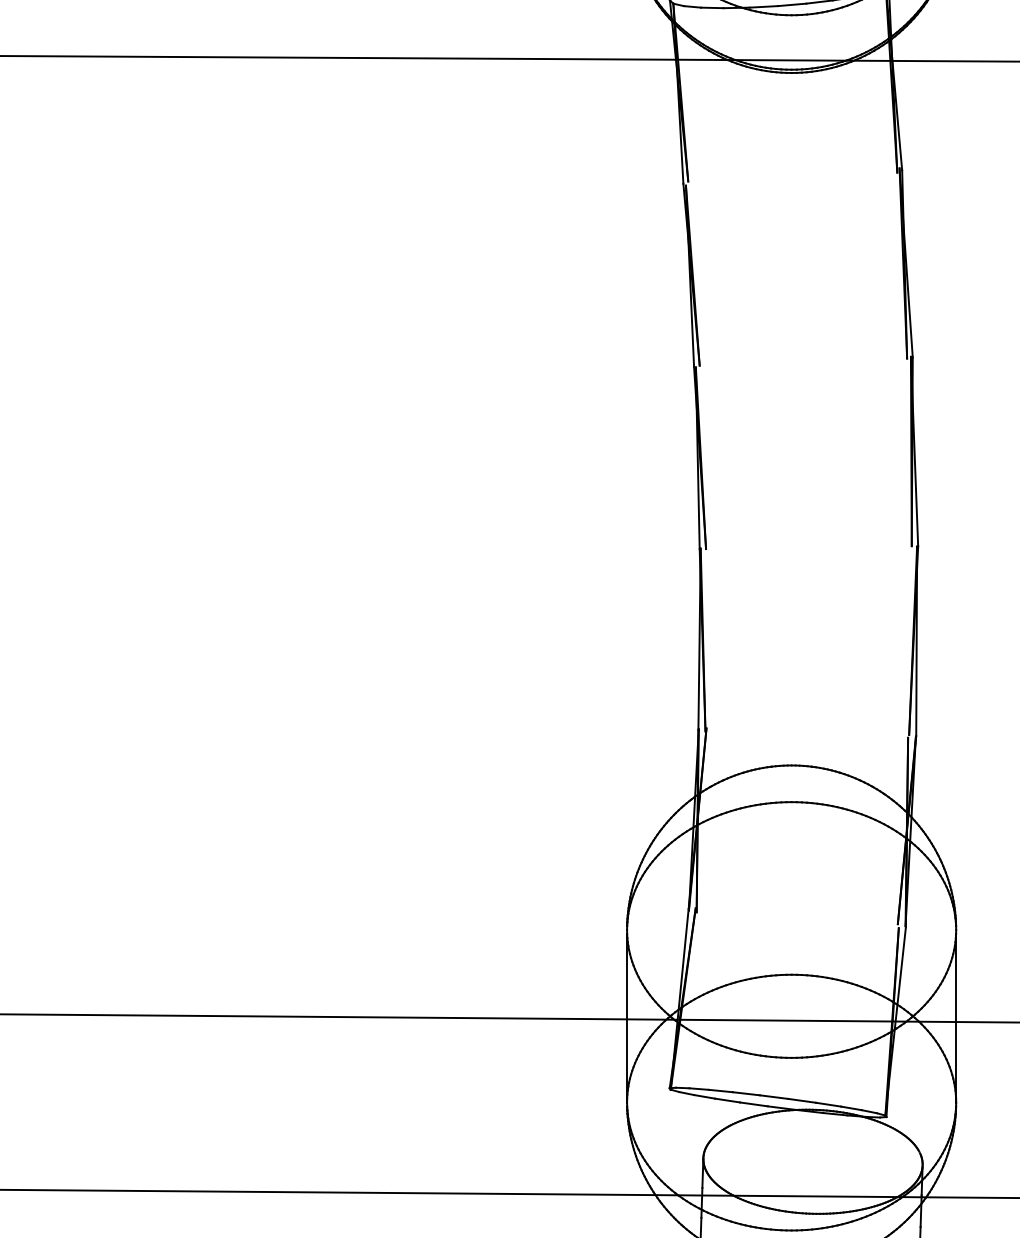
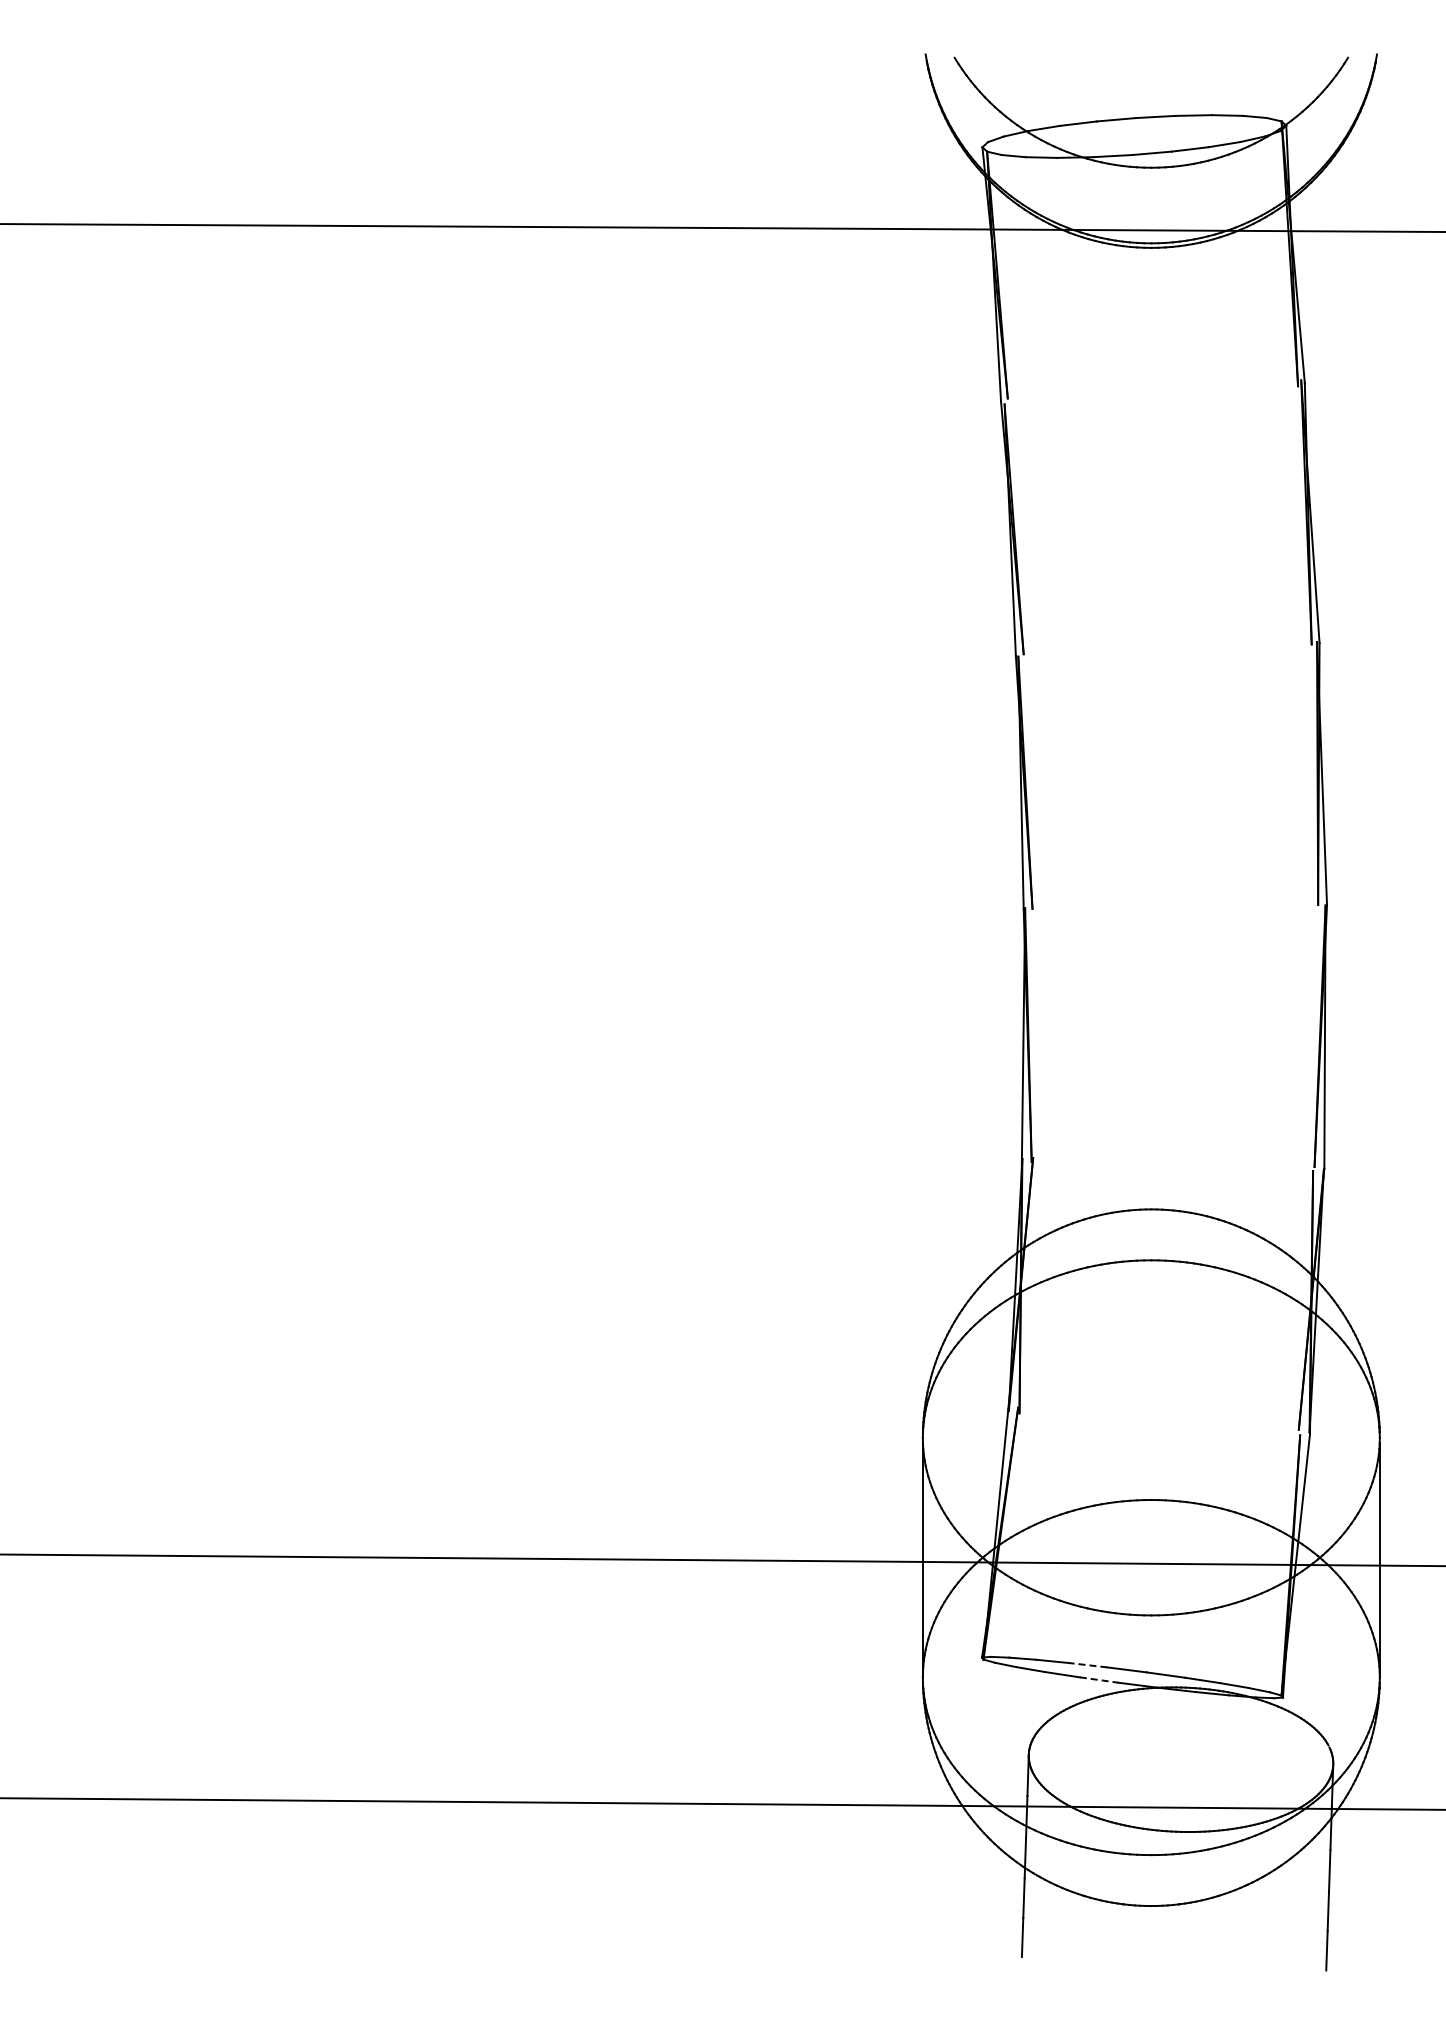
line: (746, 1093) -> (1088, 1665), solid -> dashed
line: (754, 1104) -> (1099, 1680), solid -> dashed

